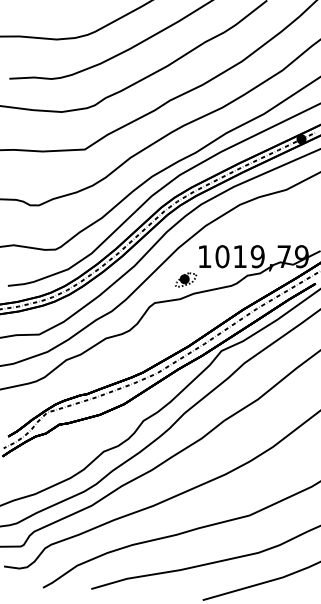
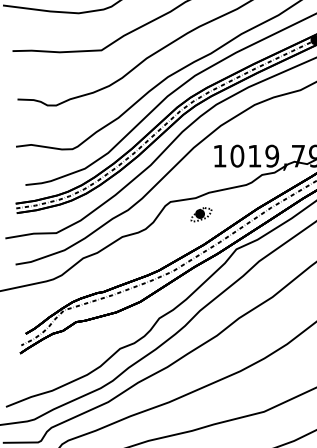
part: (186, 279) -> (201, 214), moved

